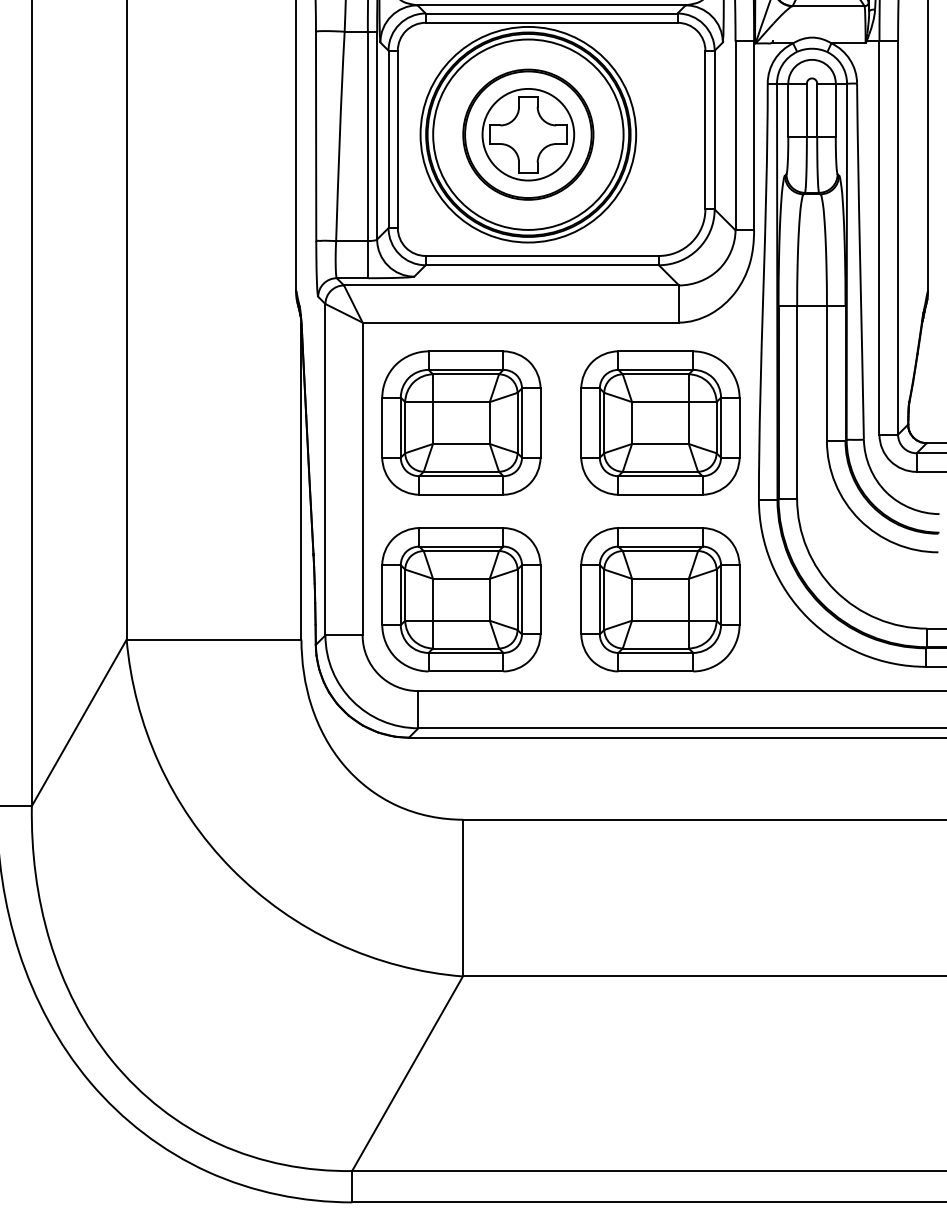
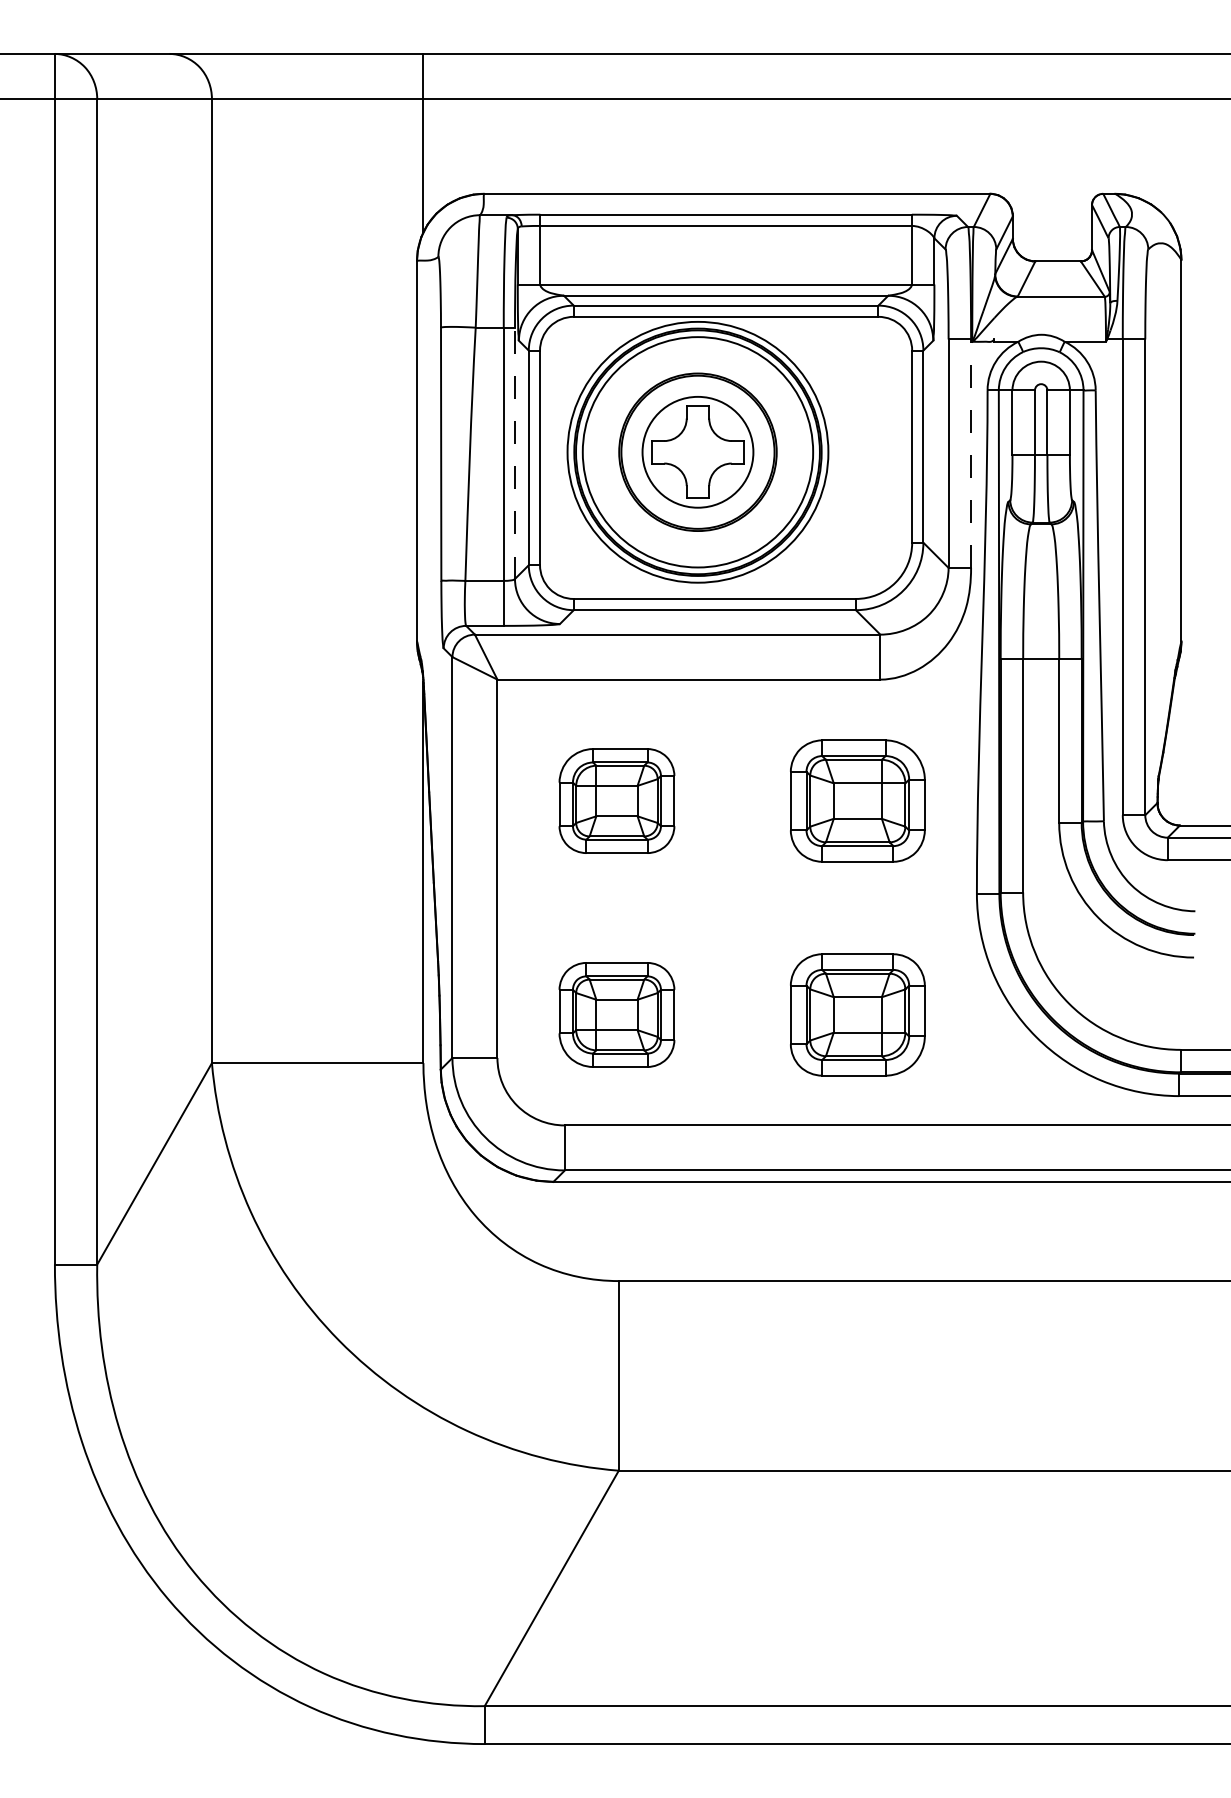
line: (377, 135) -> (515, 453), solid -> dashed
line: (754, 135) -> (971, 453), solid -> dashed
part: (461, 422) -> (616, 800), size x0.6
part: (660, 422) -> (857, 800), size x0.7
part: (461, 599) -> (616, 1014), size x0.6
part: (660, 599) -> (857, 1014), size x0.7

